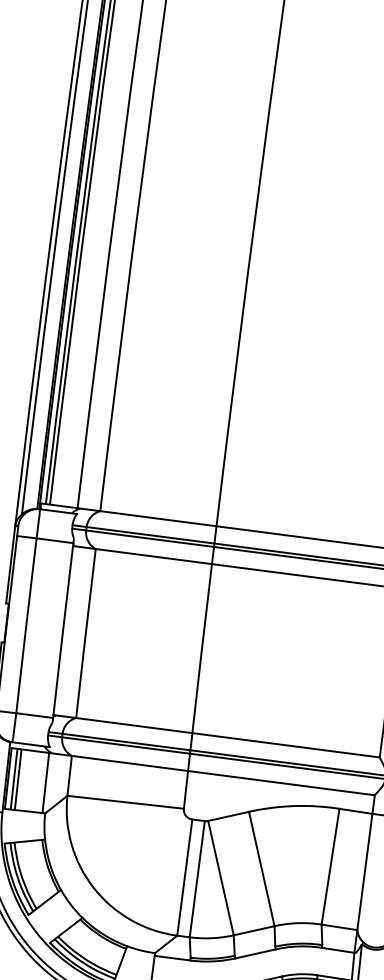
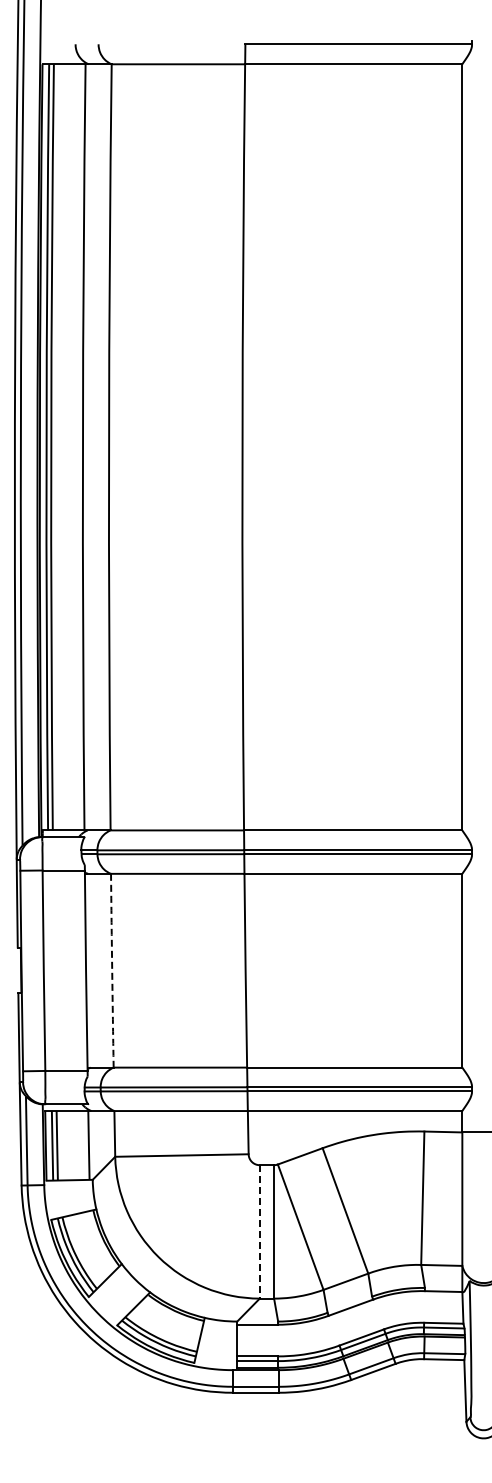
arc: (86, 633) -> (112, 970), solid -> dashed
line: (184, 877) -> (259, 1231), solid -> dashed

